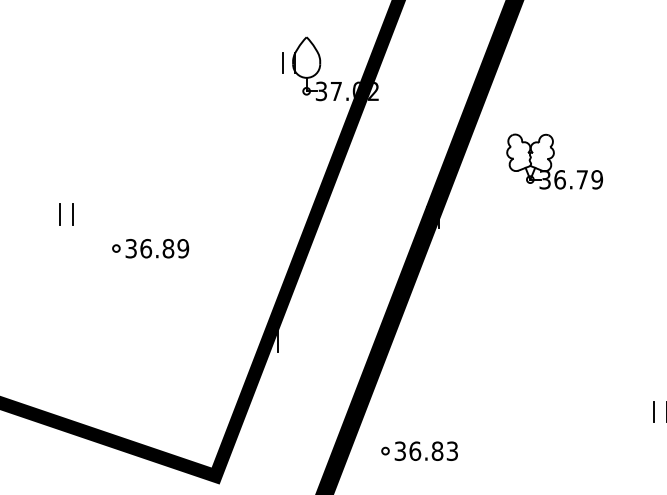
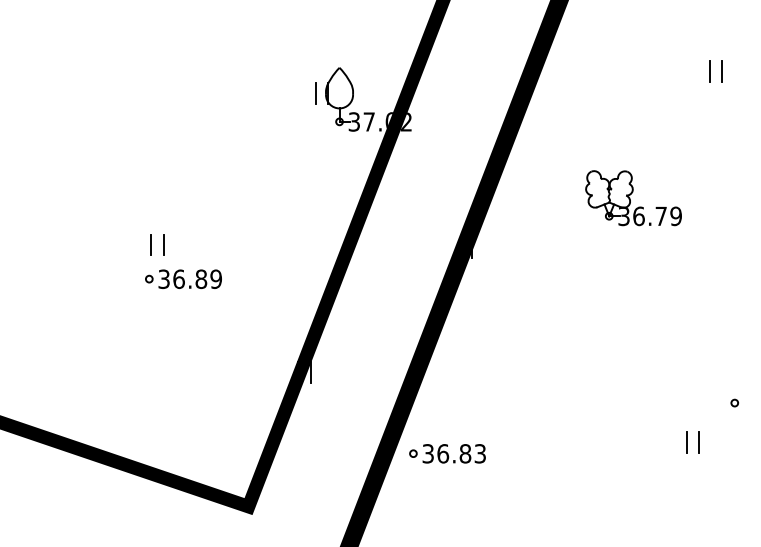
part: (554, 161) -> (633, 198), moved
part: (66, 213) -> (157, 244), moved
part: (419, 450) -> (447, 453), moved

